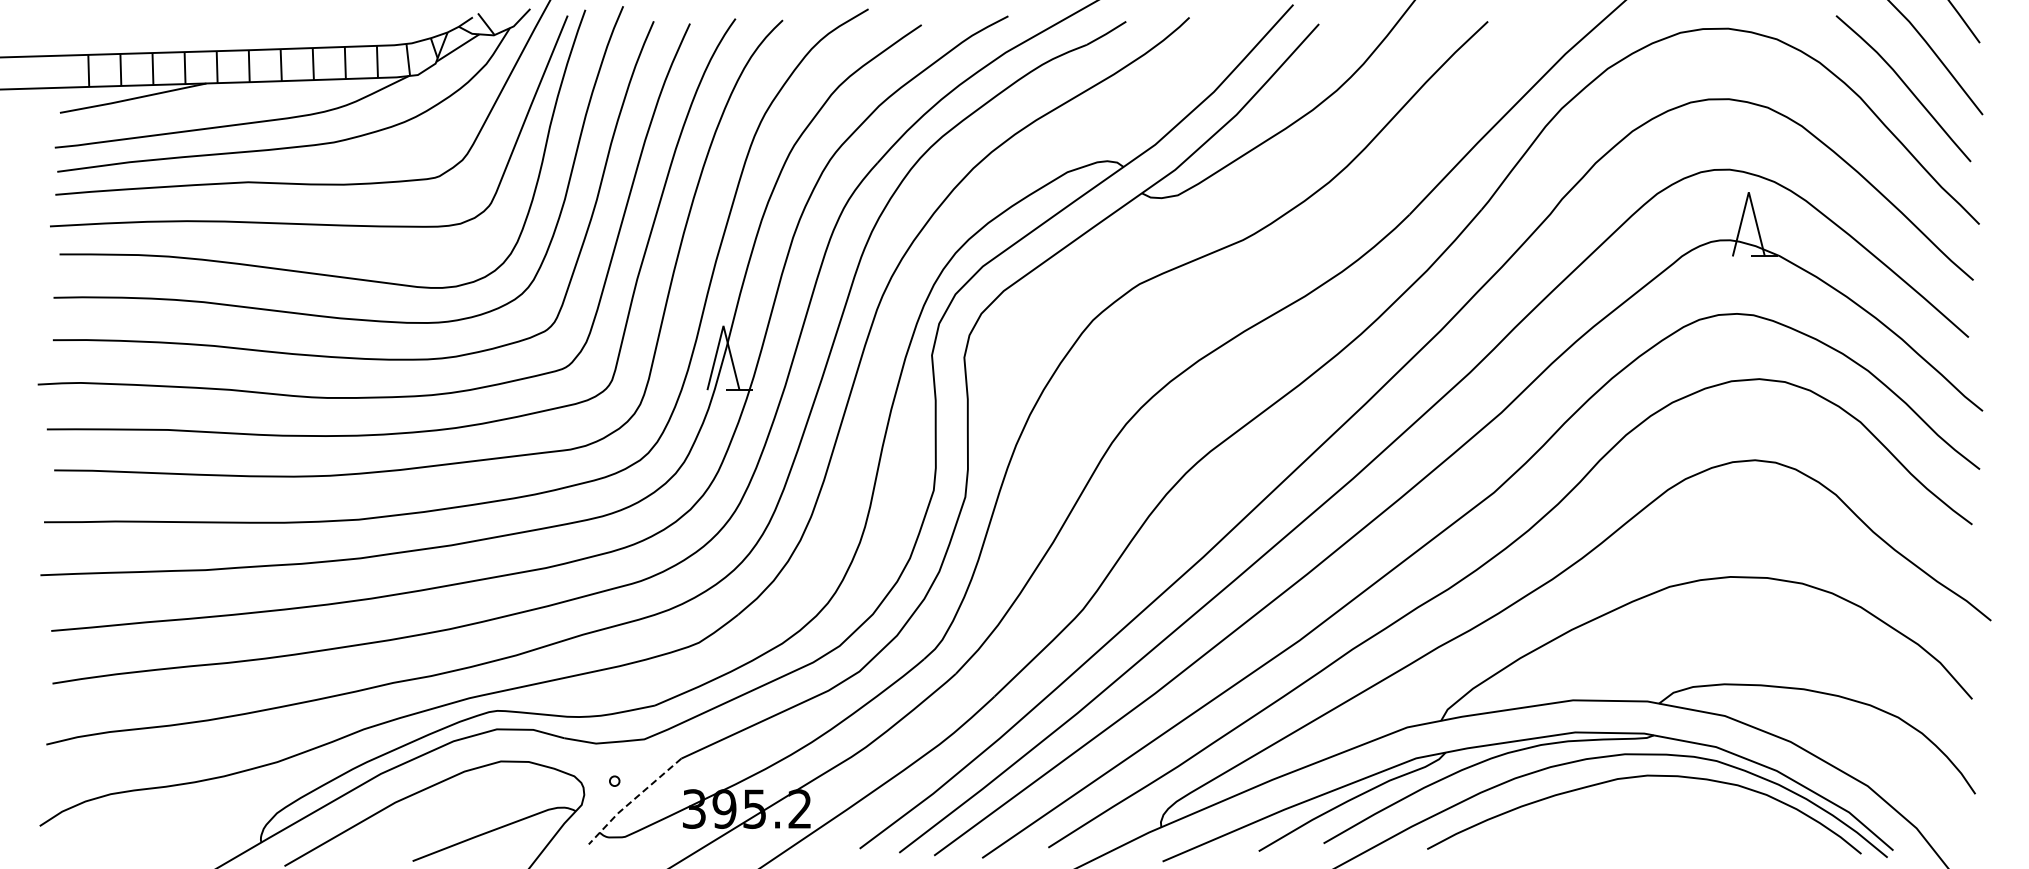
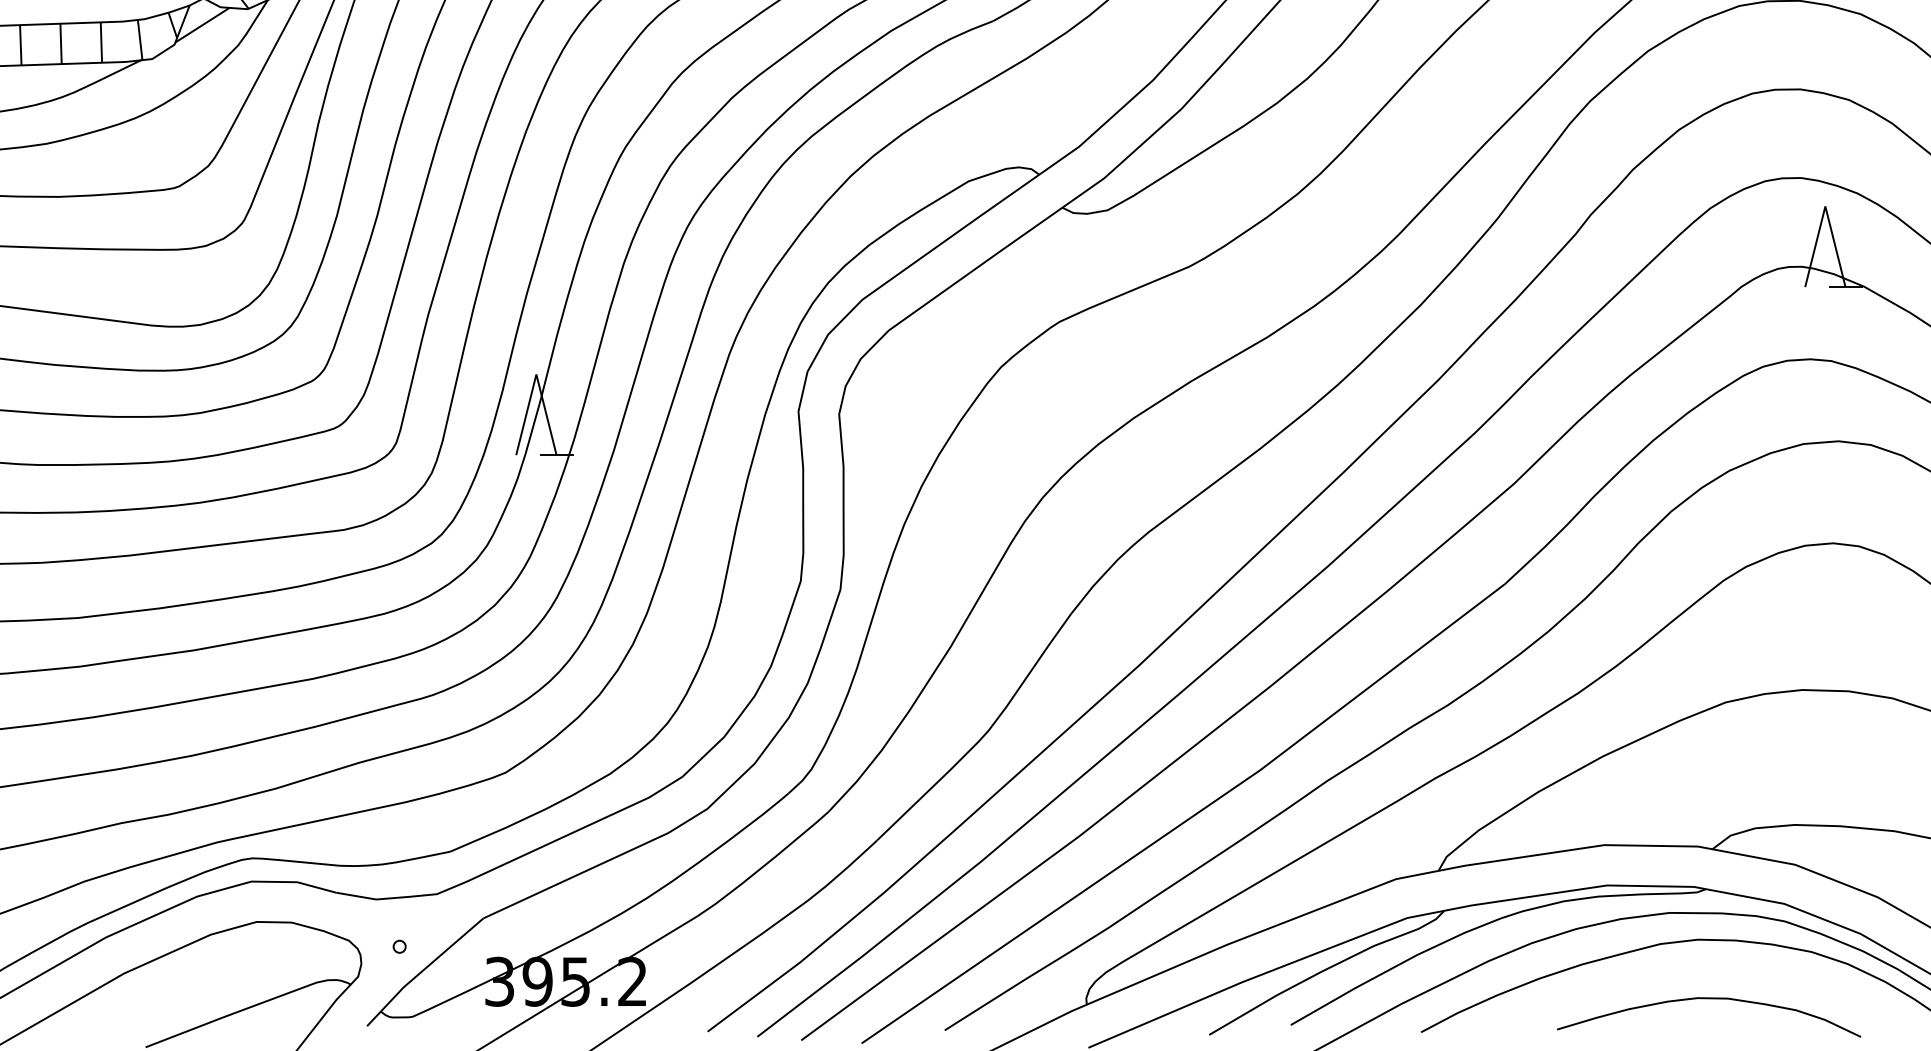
line: (633, 800) -> (423, 971), dashed -> solid
curve: (1656, 823) -> (1709, 999), added

